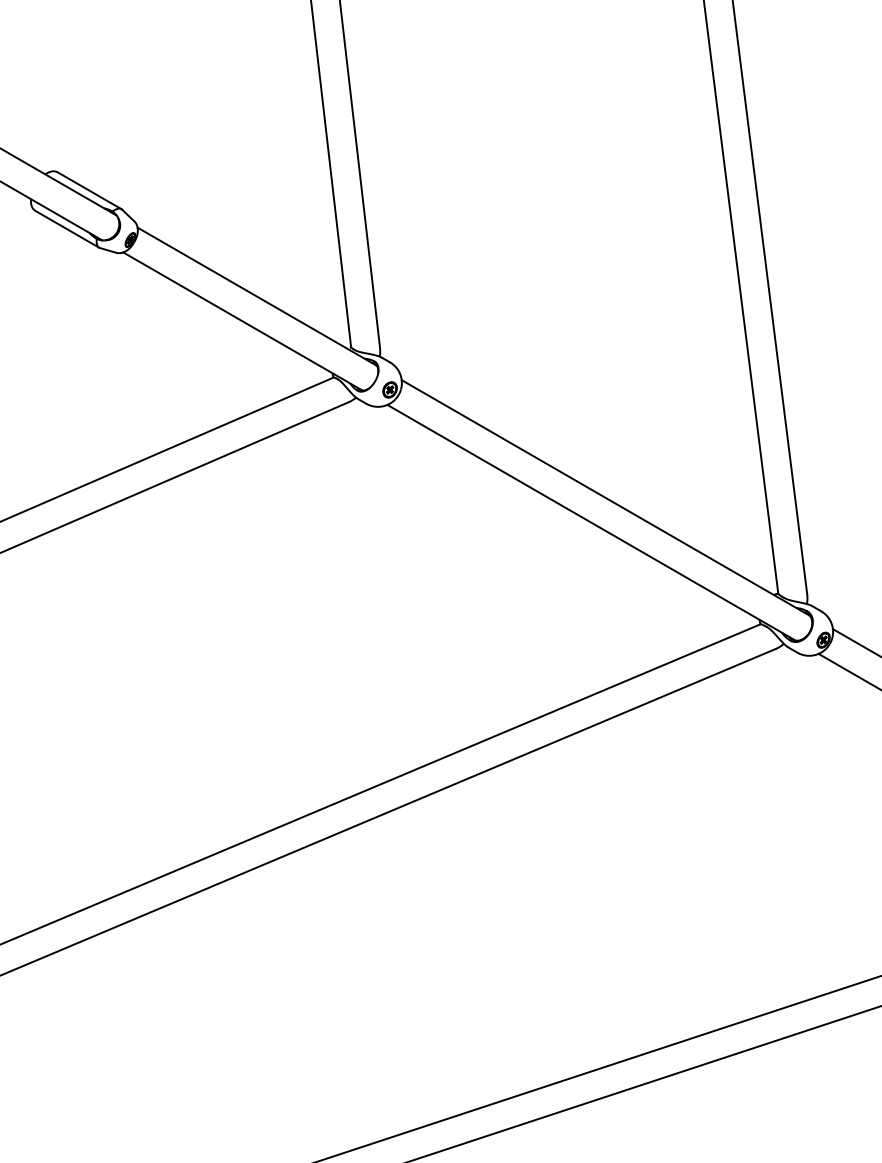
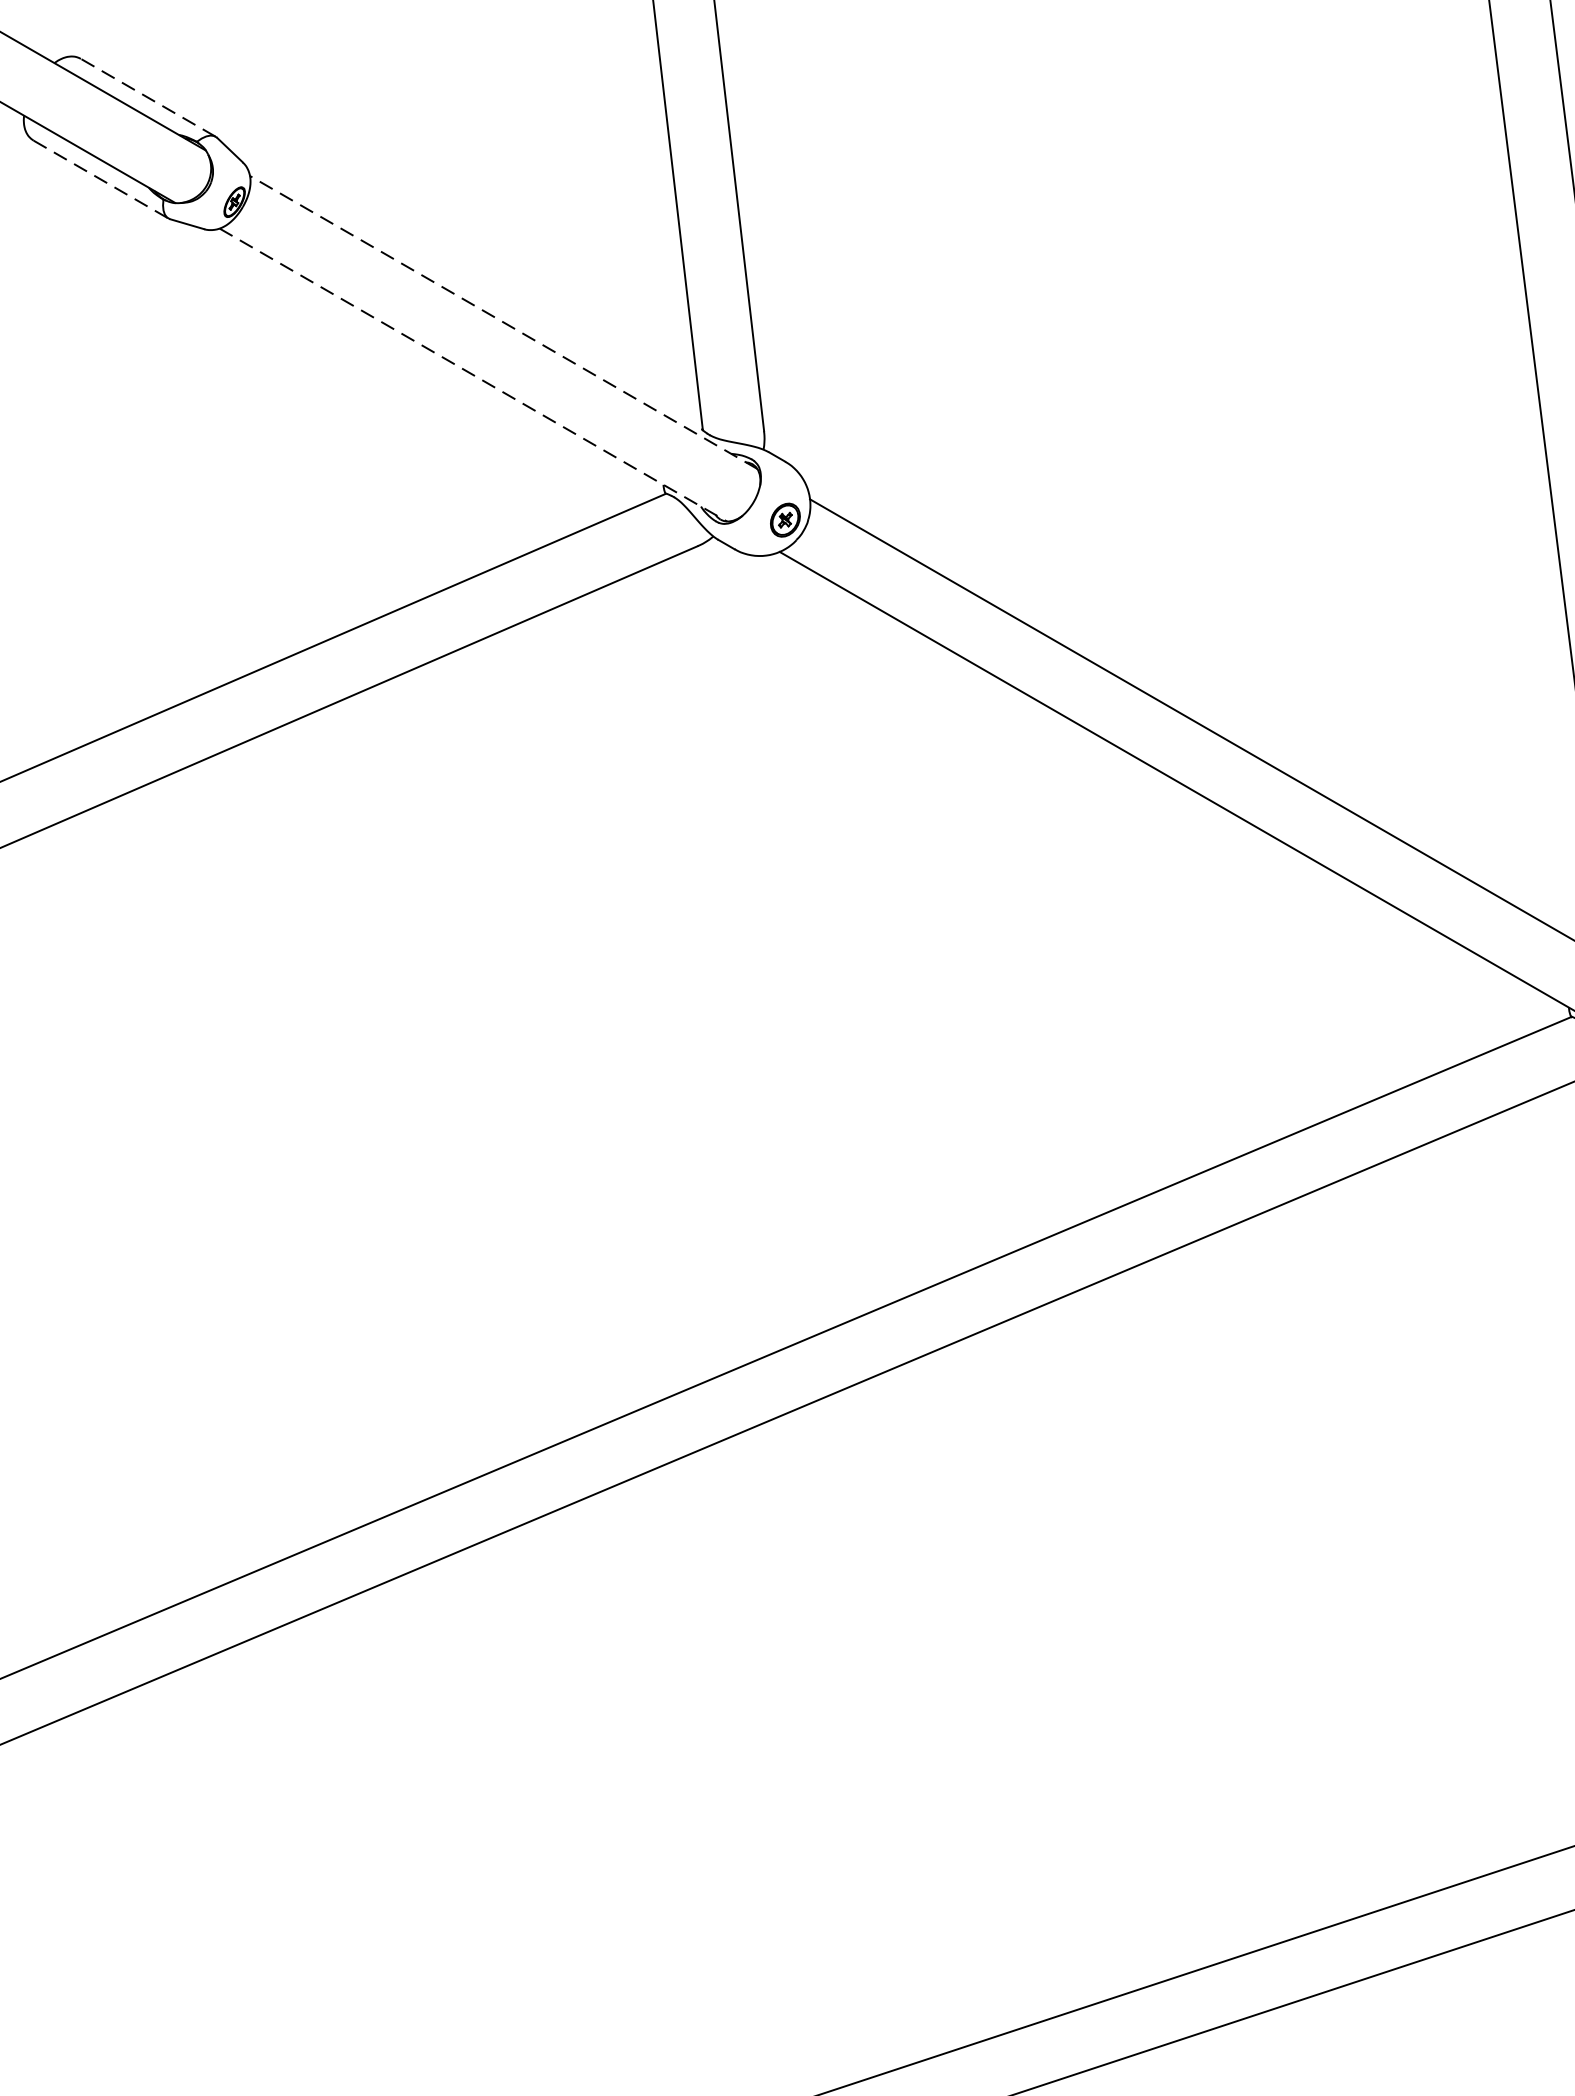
line: (89, 190) -> (147, 97), solid -> dashed
line: (67, 229) -> (101, 179), solid -> dashed
line: (256, 296) -> (502, 321), solid -> dashed
line: (243, 321) -> (474, 375), solid -> dashed

